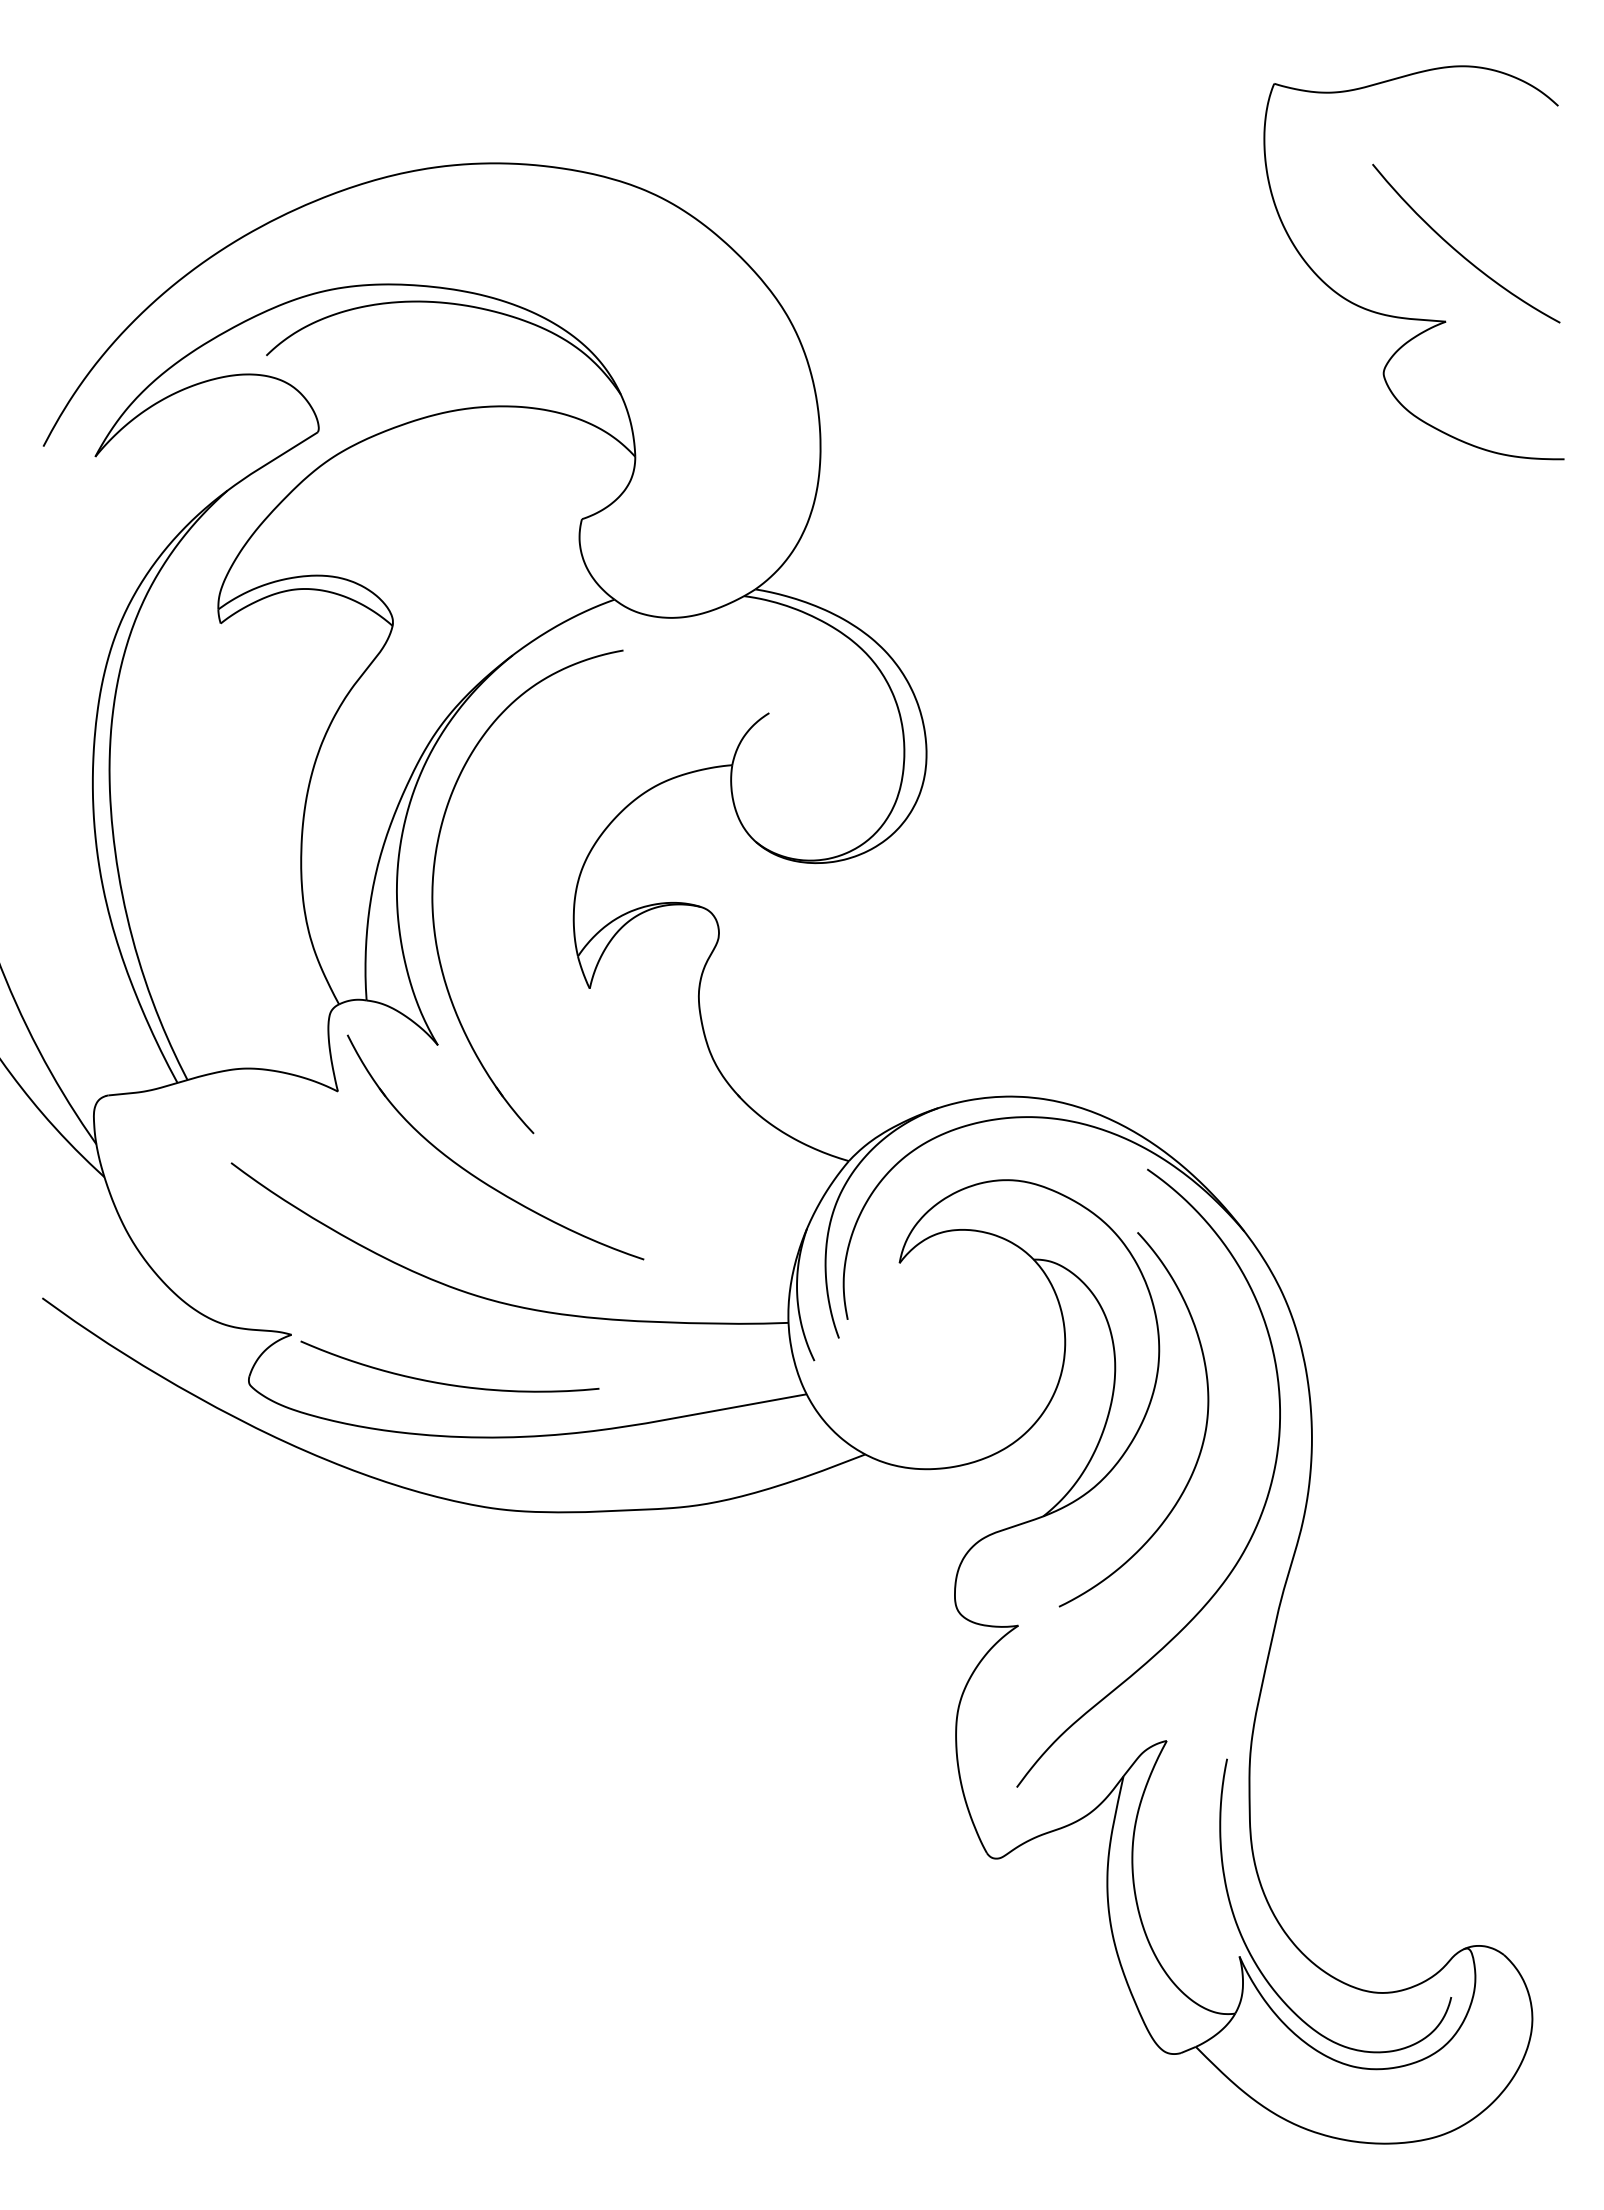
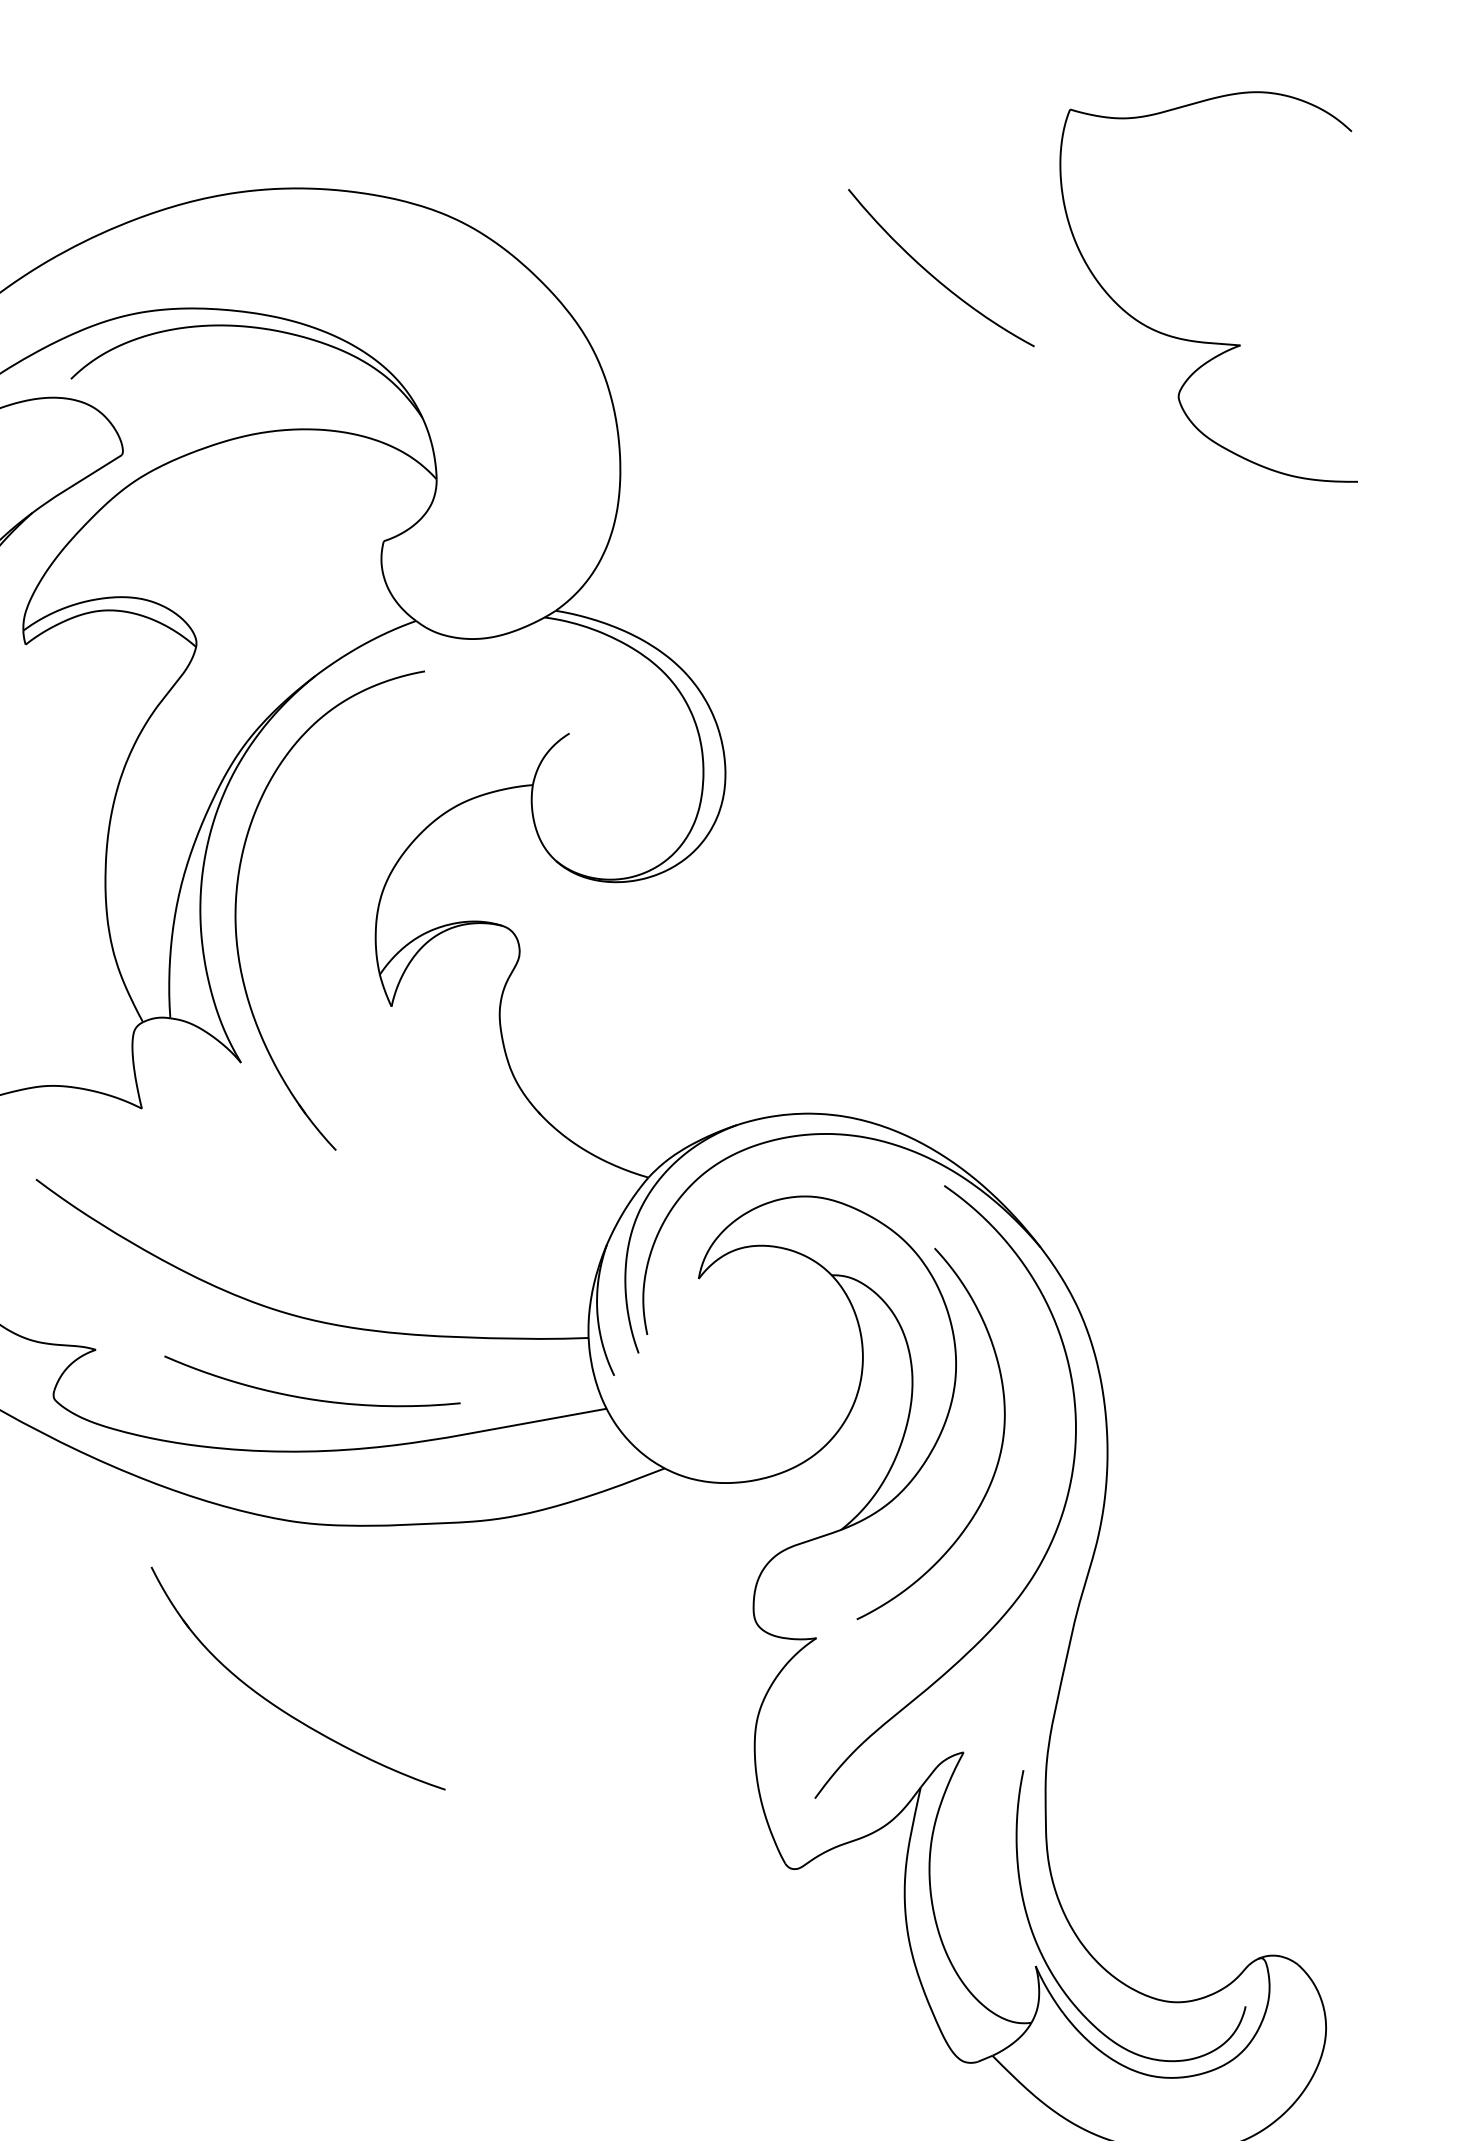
curve: (1461, 253) -> (936, 277), moved
part: (475, 1175) -> (278, 1706), moved
curve: (448, 1383) -> (311, 1398), moved

